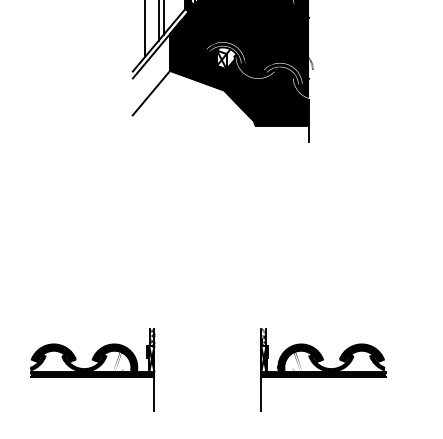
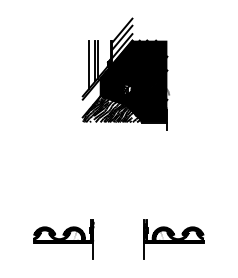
hatch: (192, 98) -> (111, 109), added

